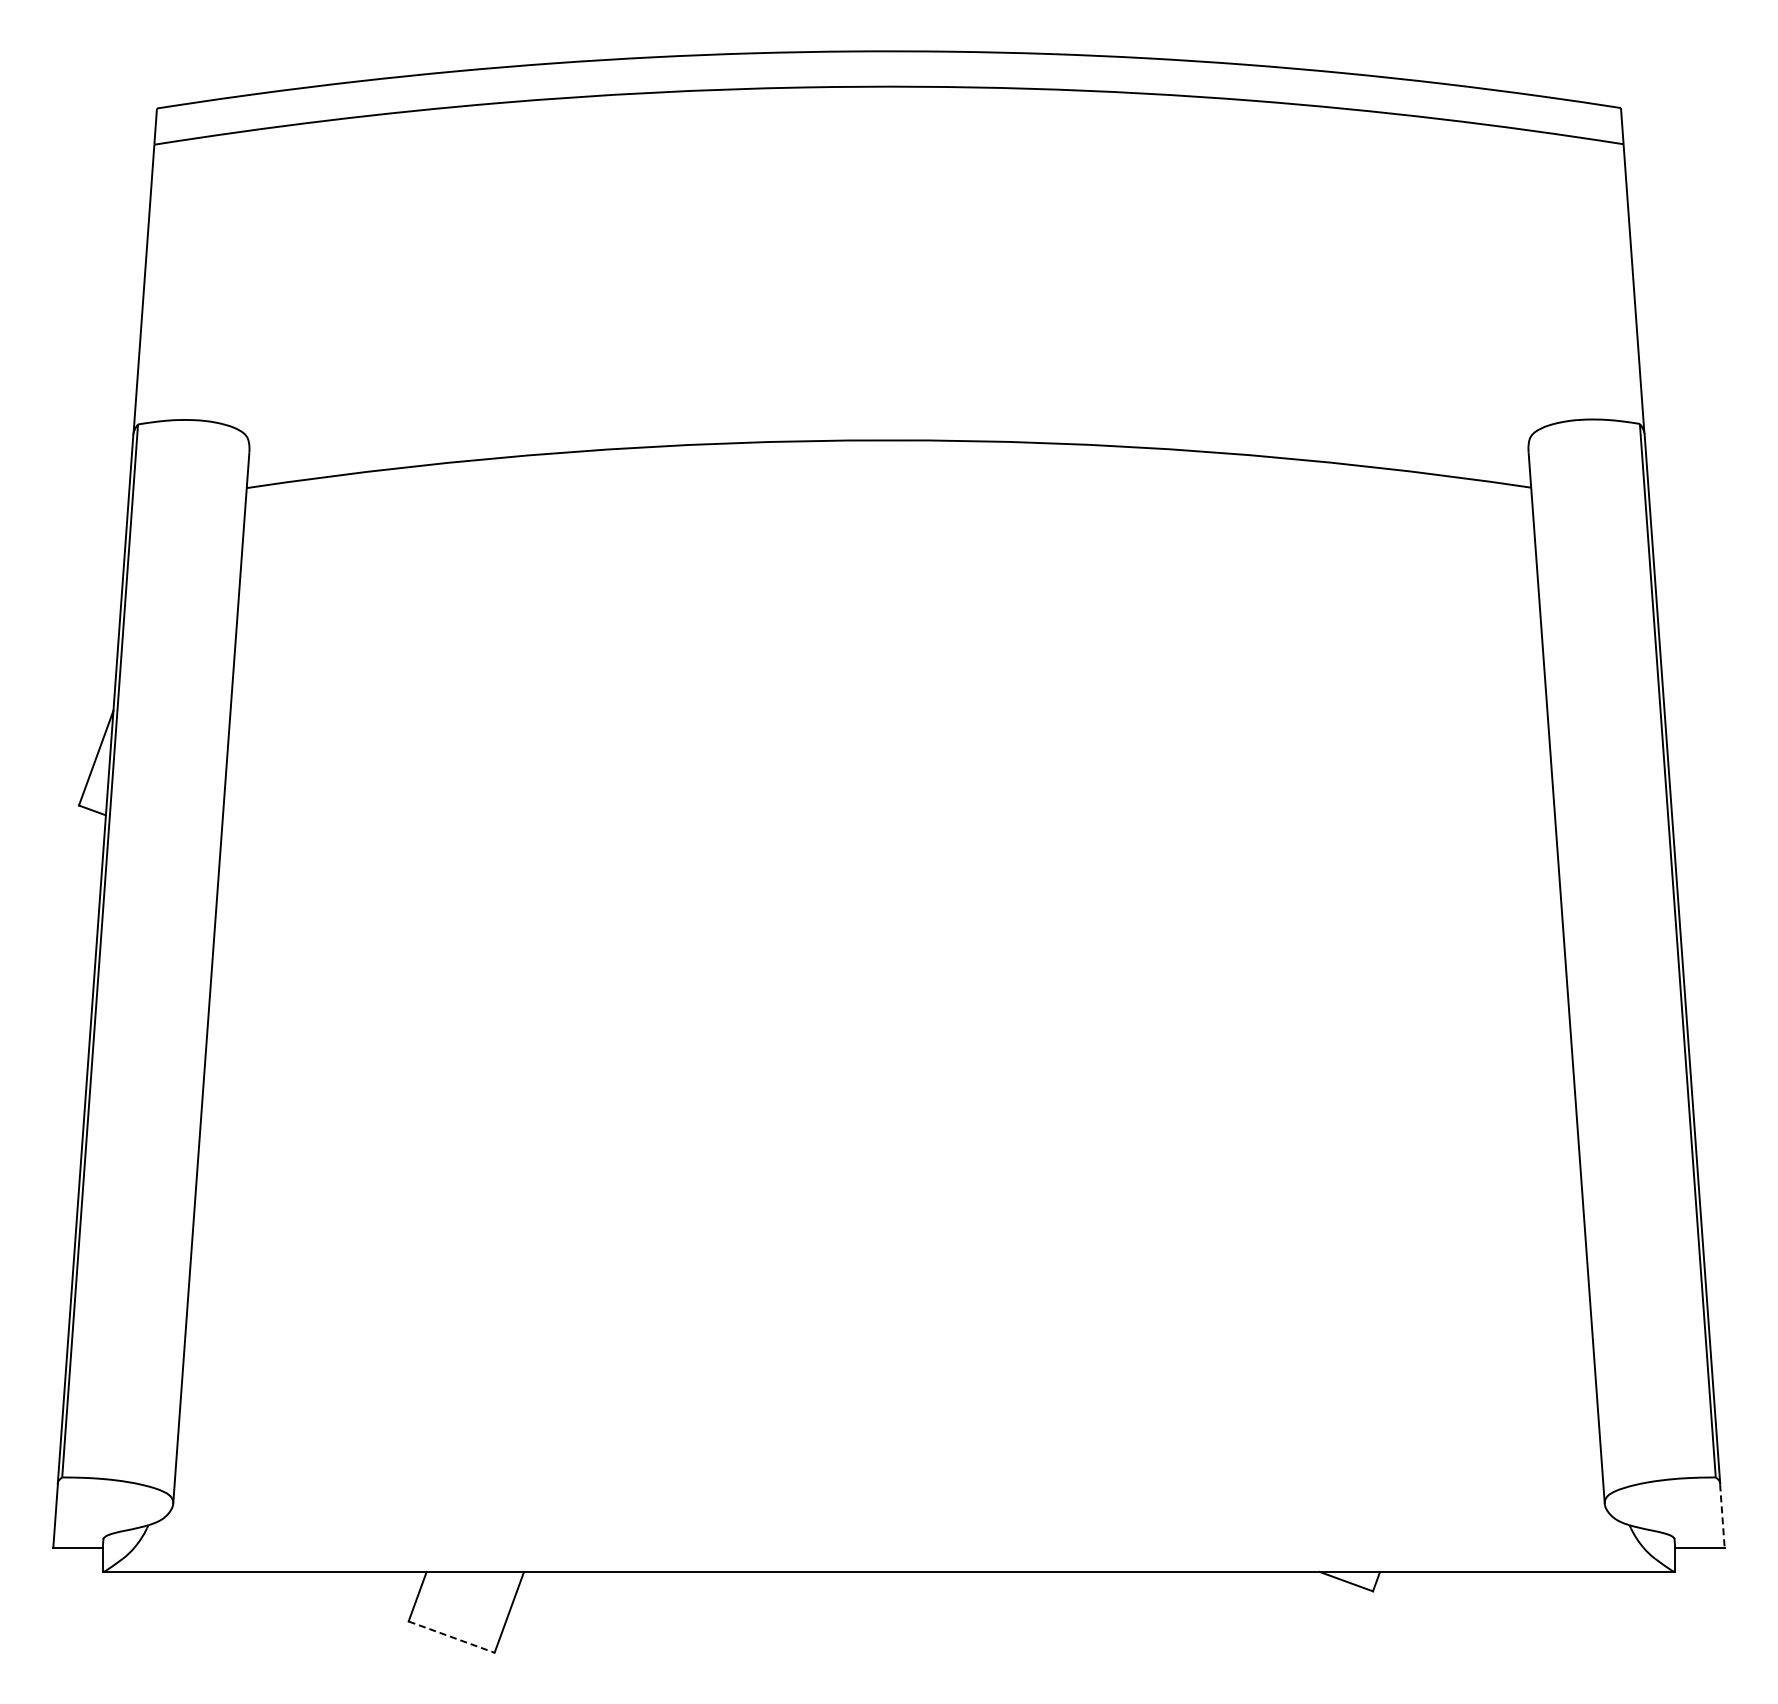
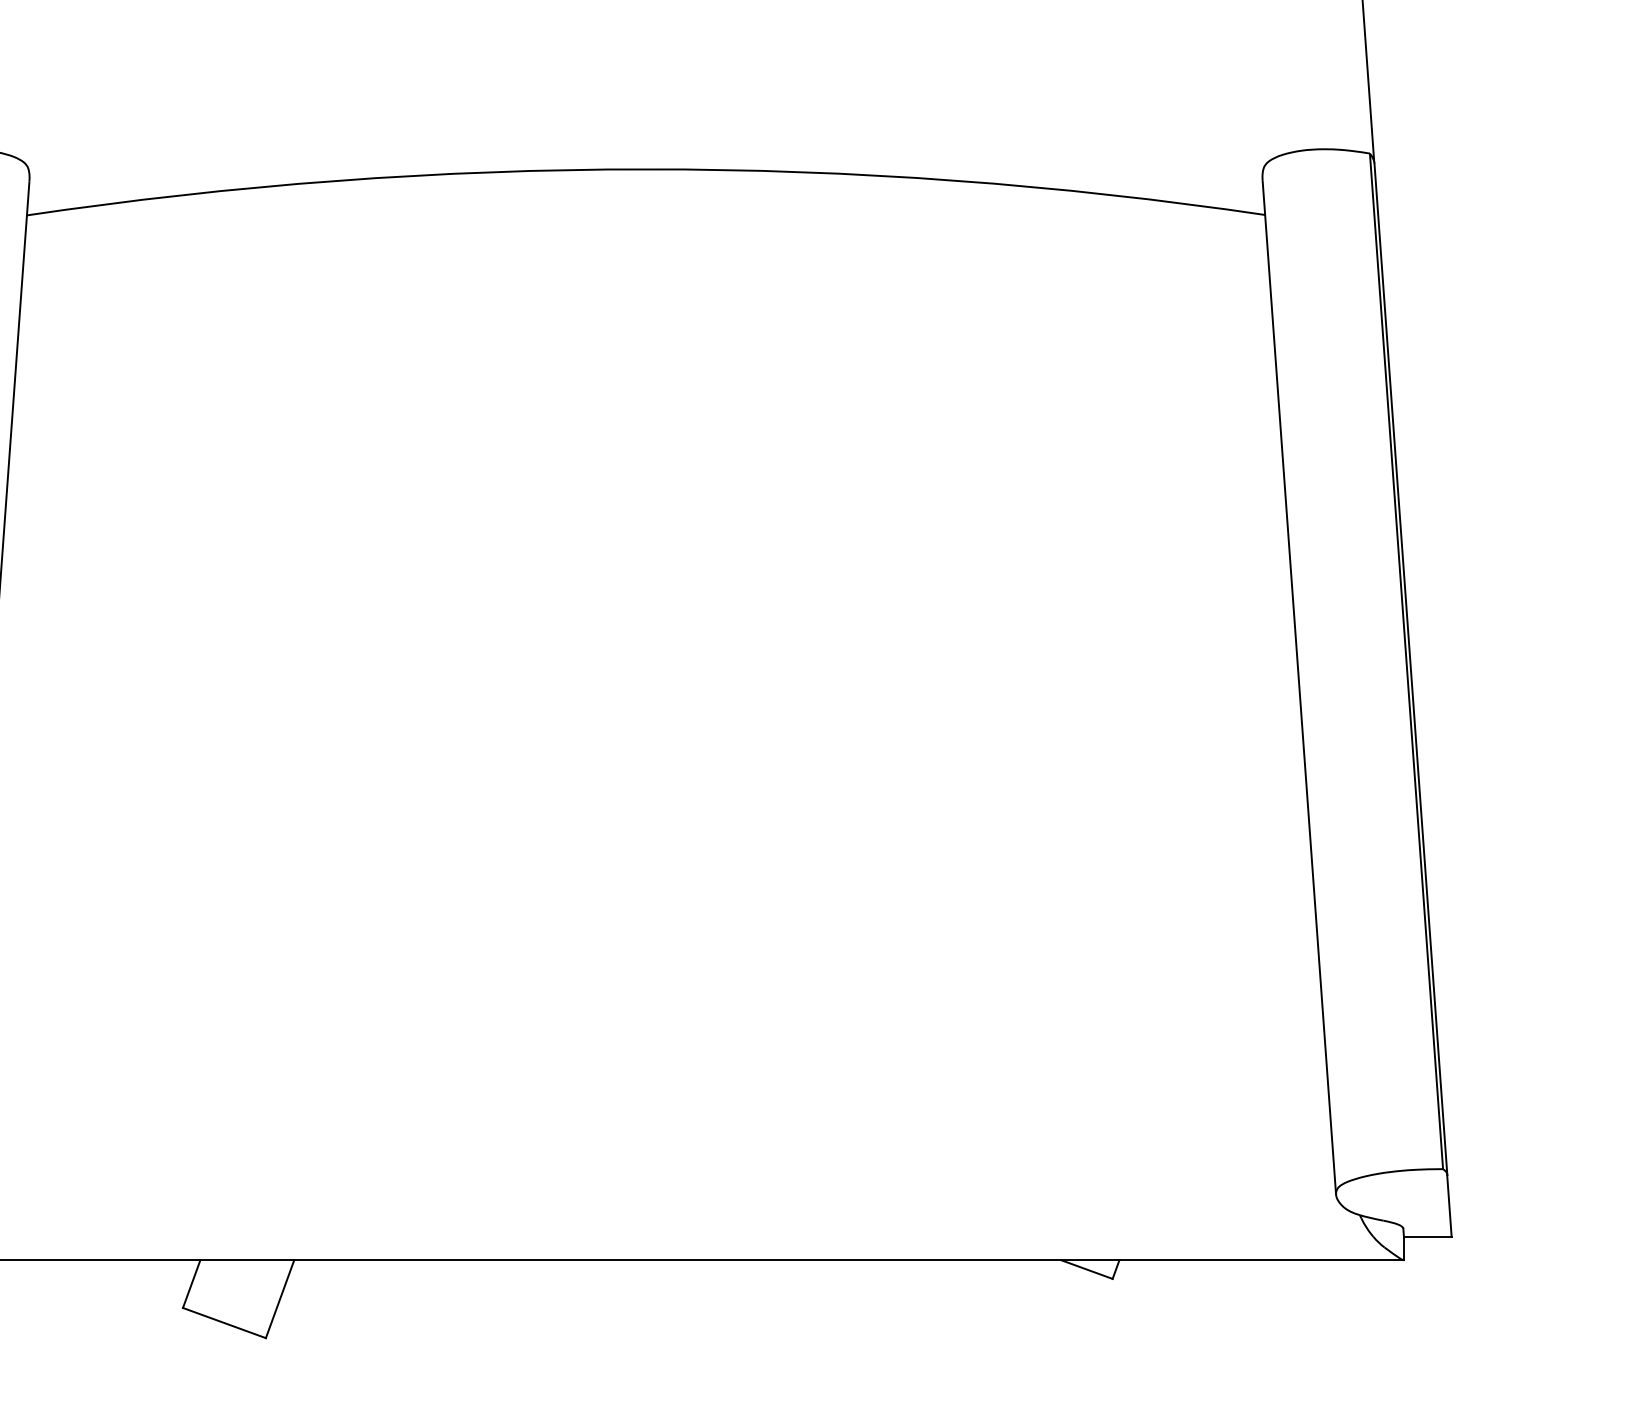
line: (1722, 1516) -> (1449, 1206), dashed -> solid
line: (451, 1637) -> (224, 1323), dashed -> solid

